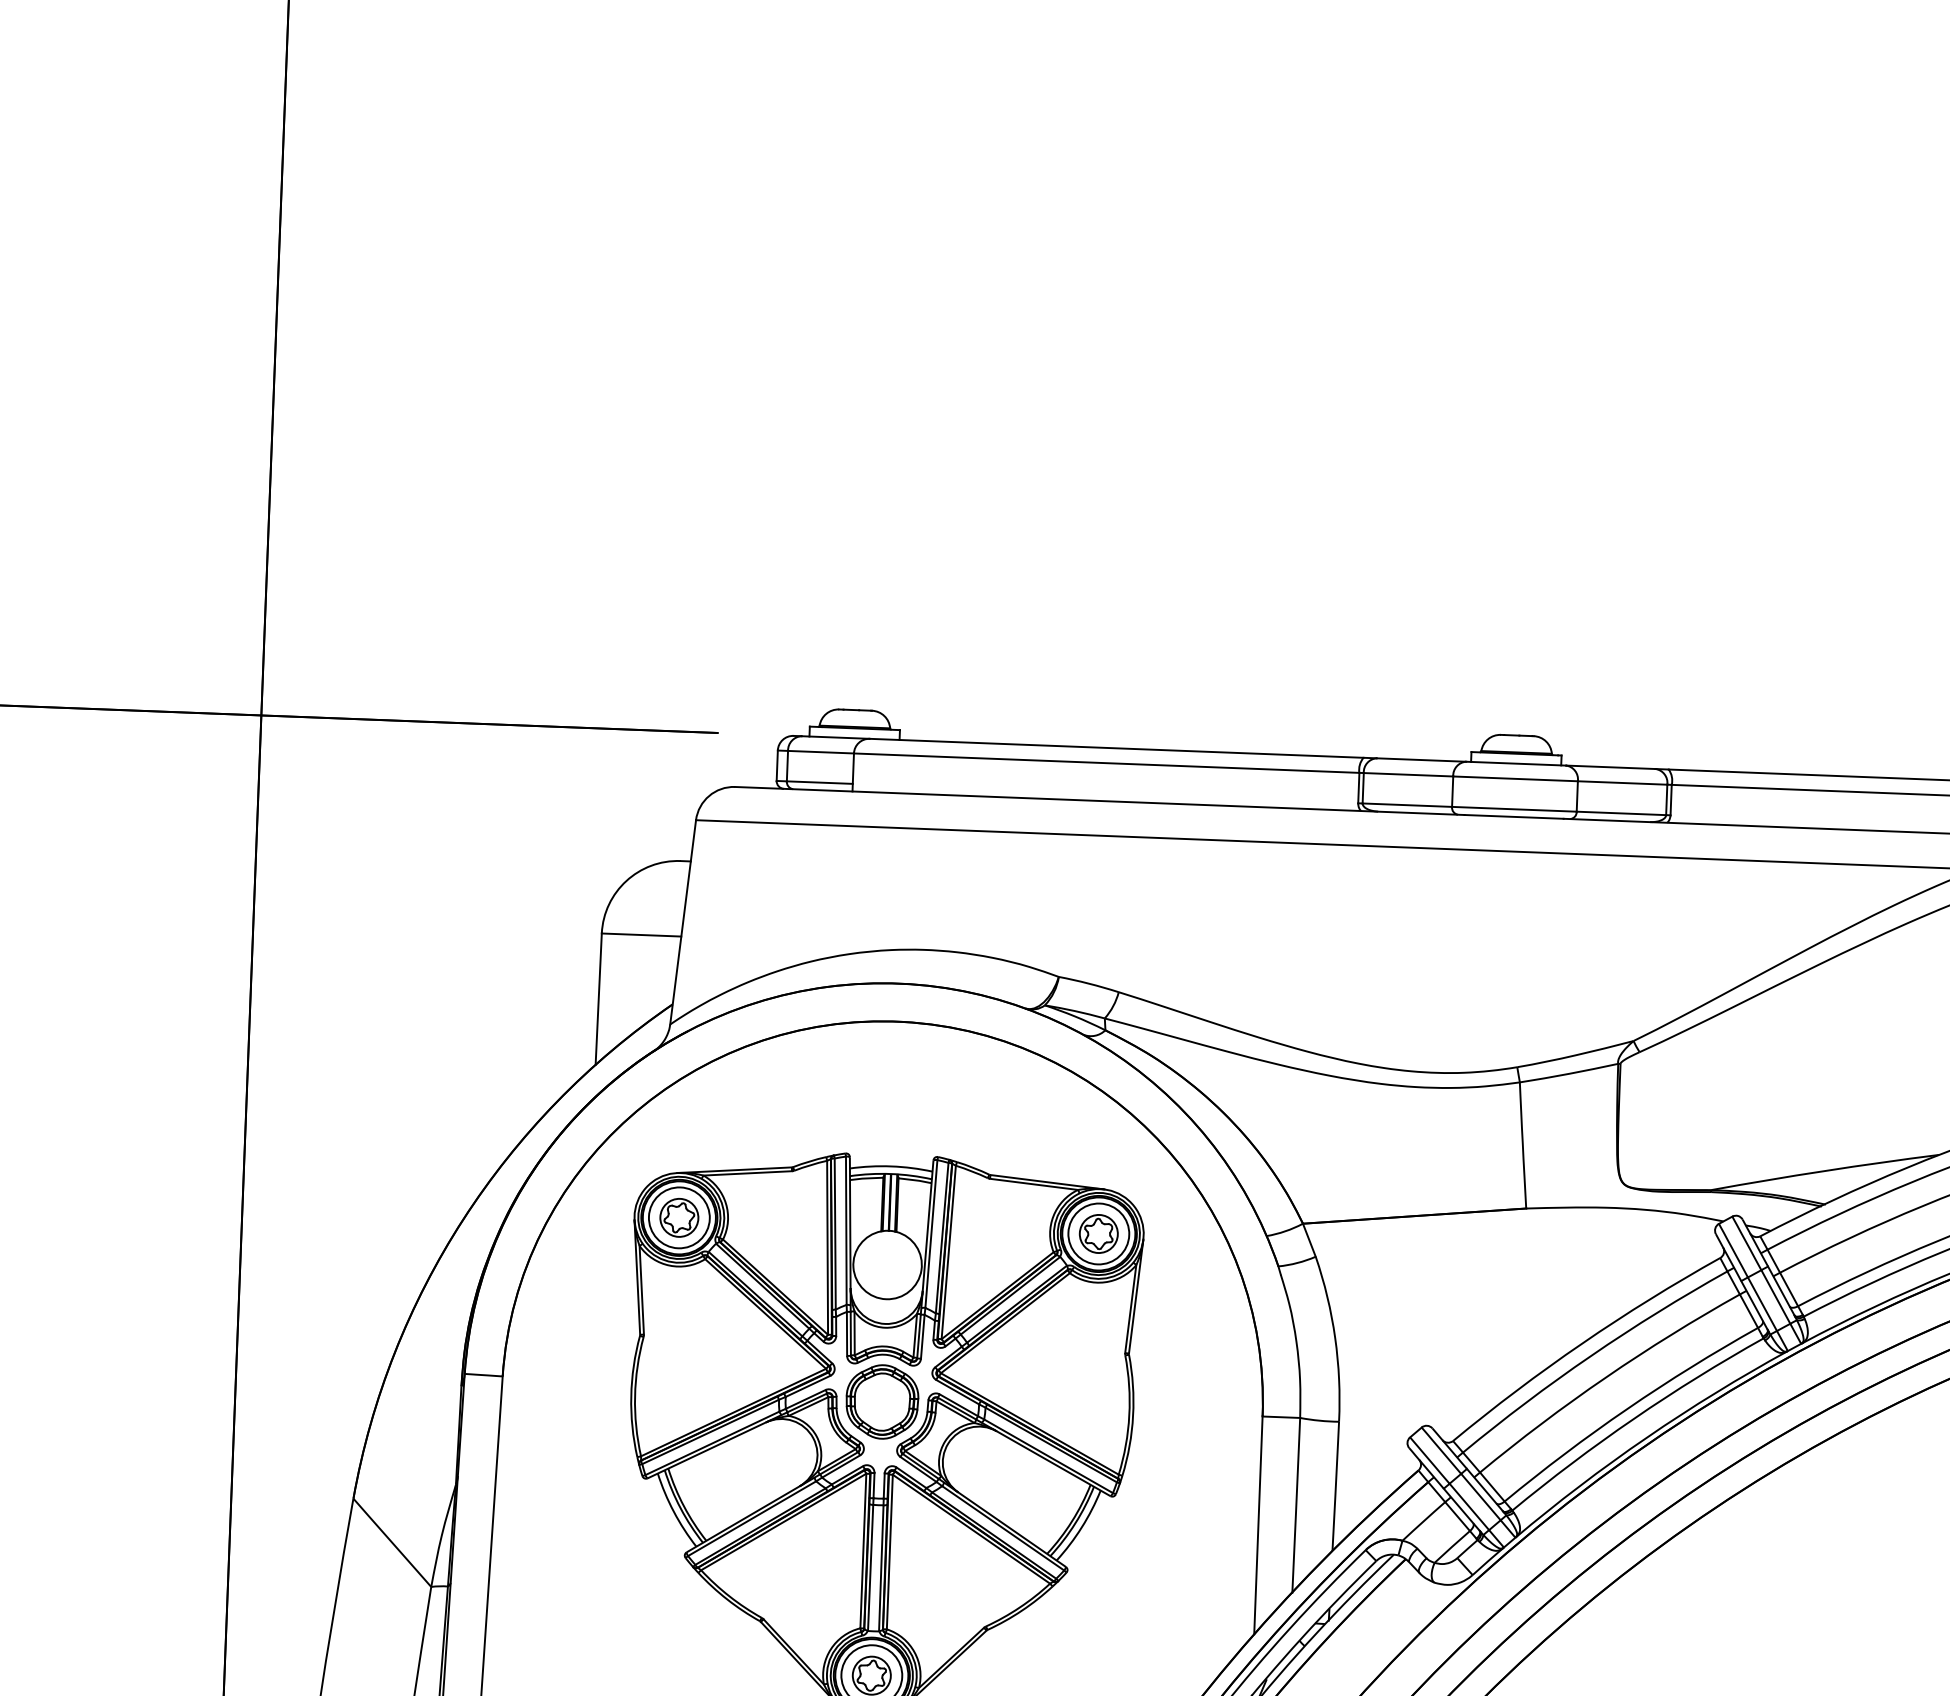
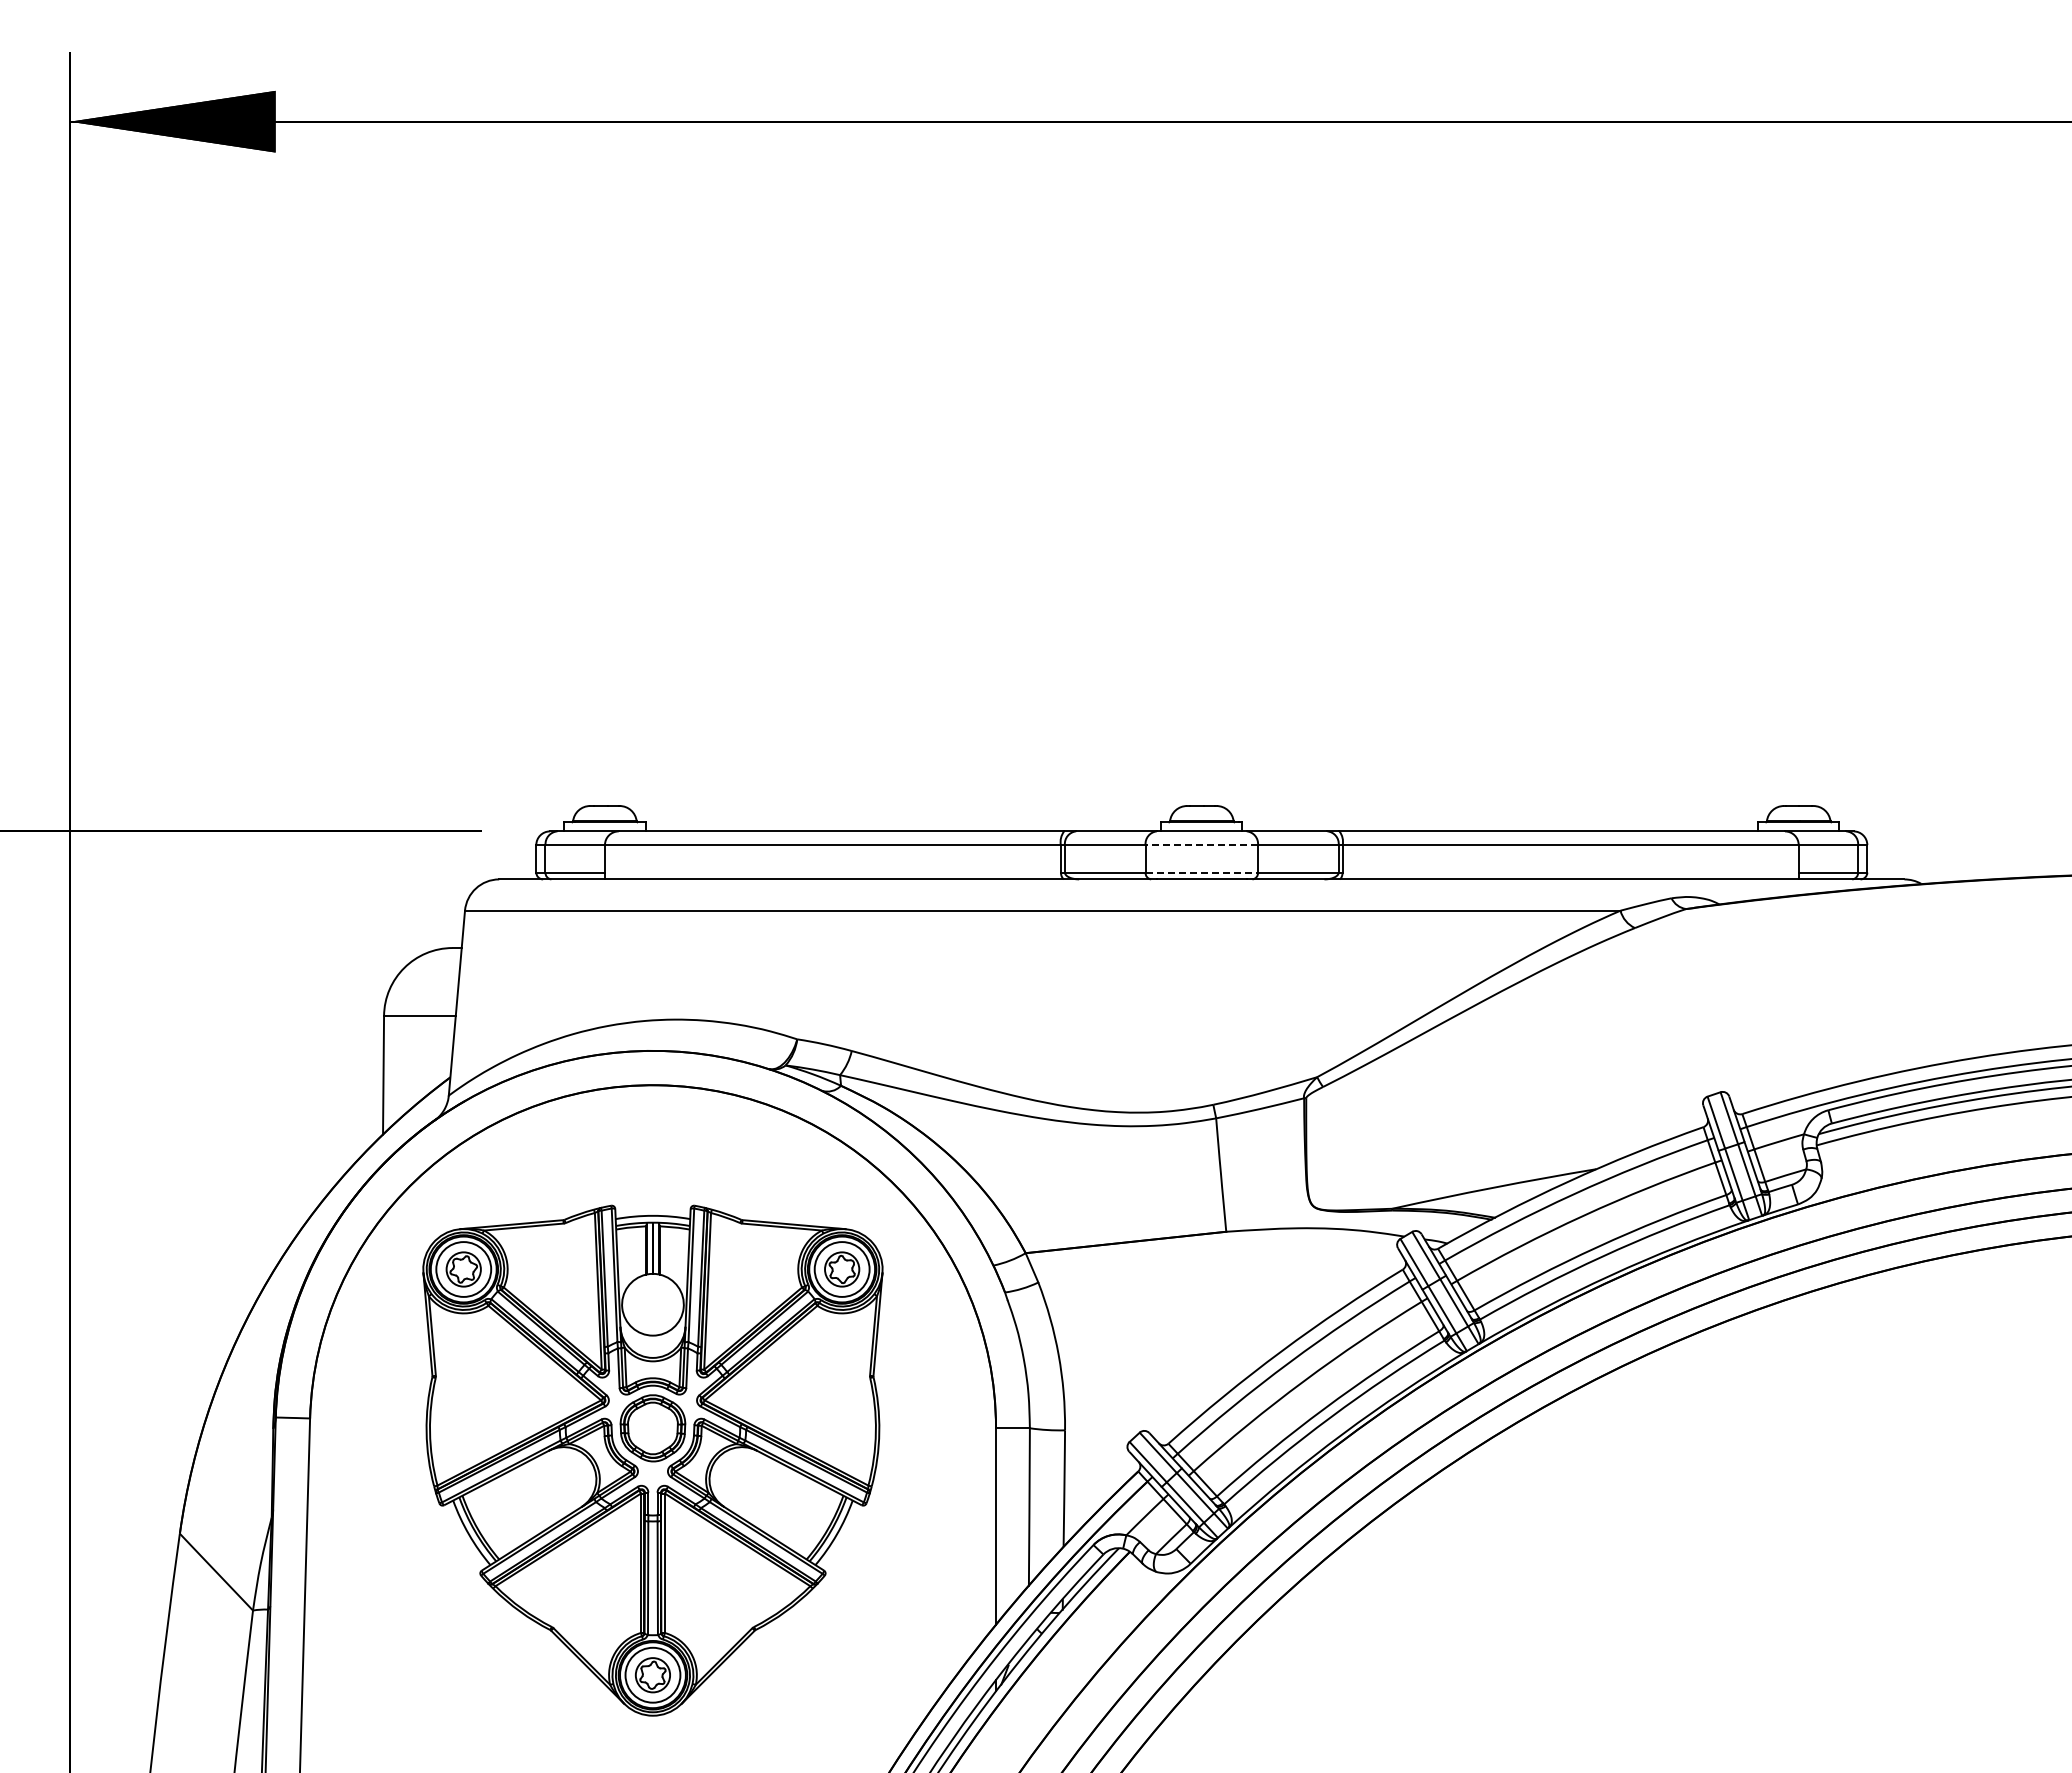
line: (1515, 779) -> (1201, 845), solid -> dashed
line: (1515, 809) -> (1202, 872), solid -> dashed

